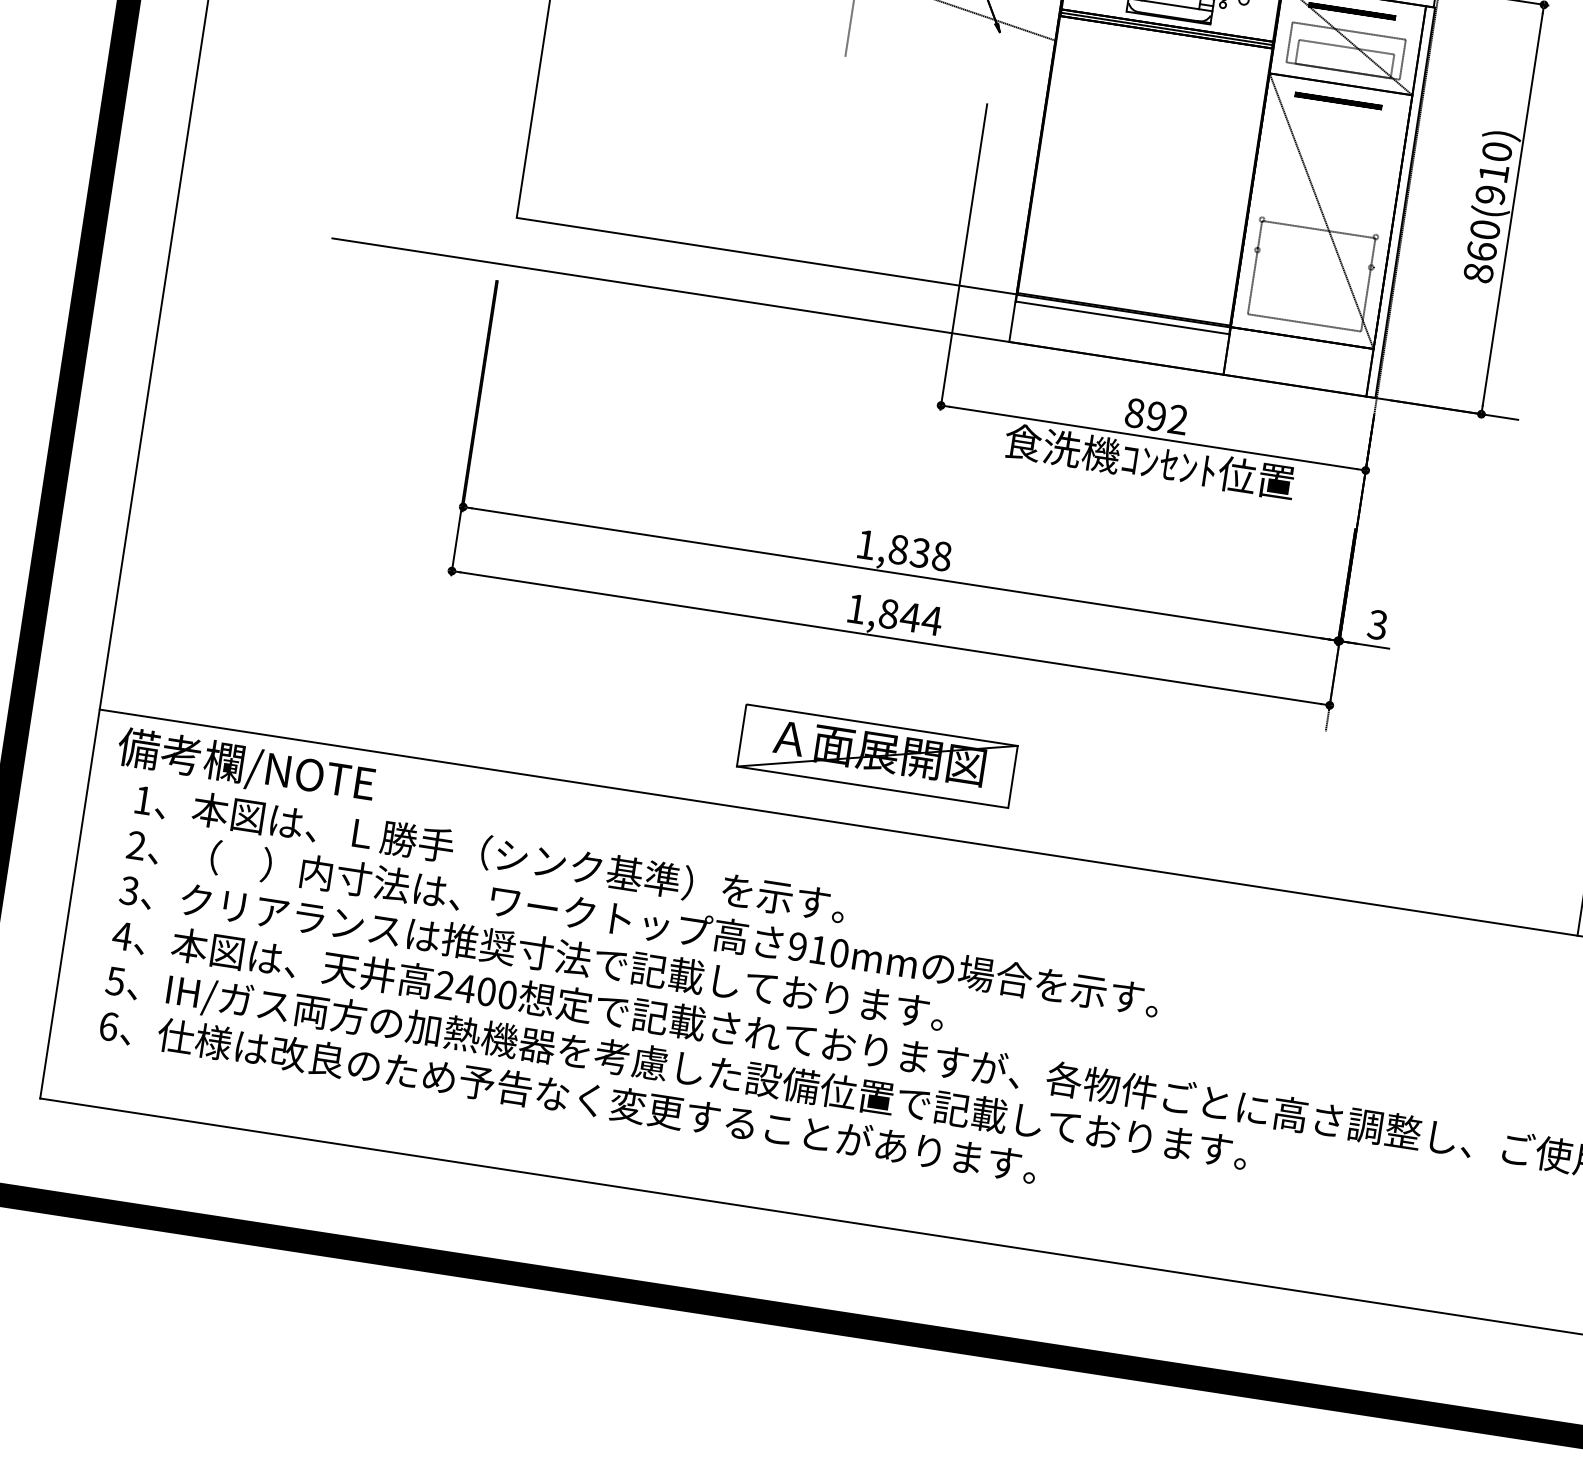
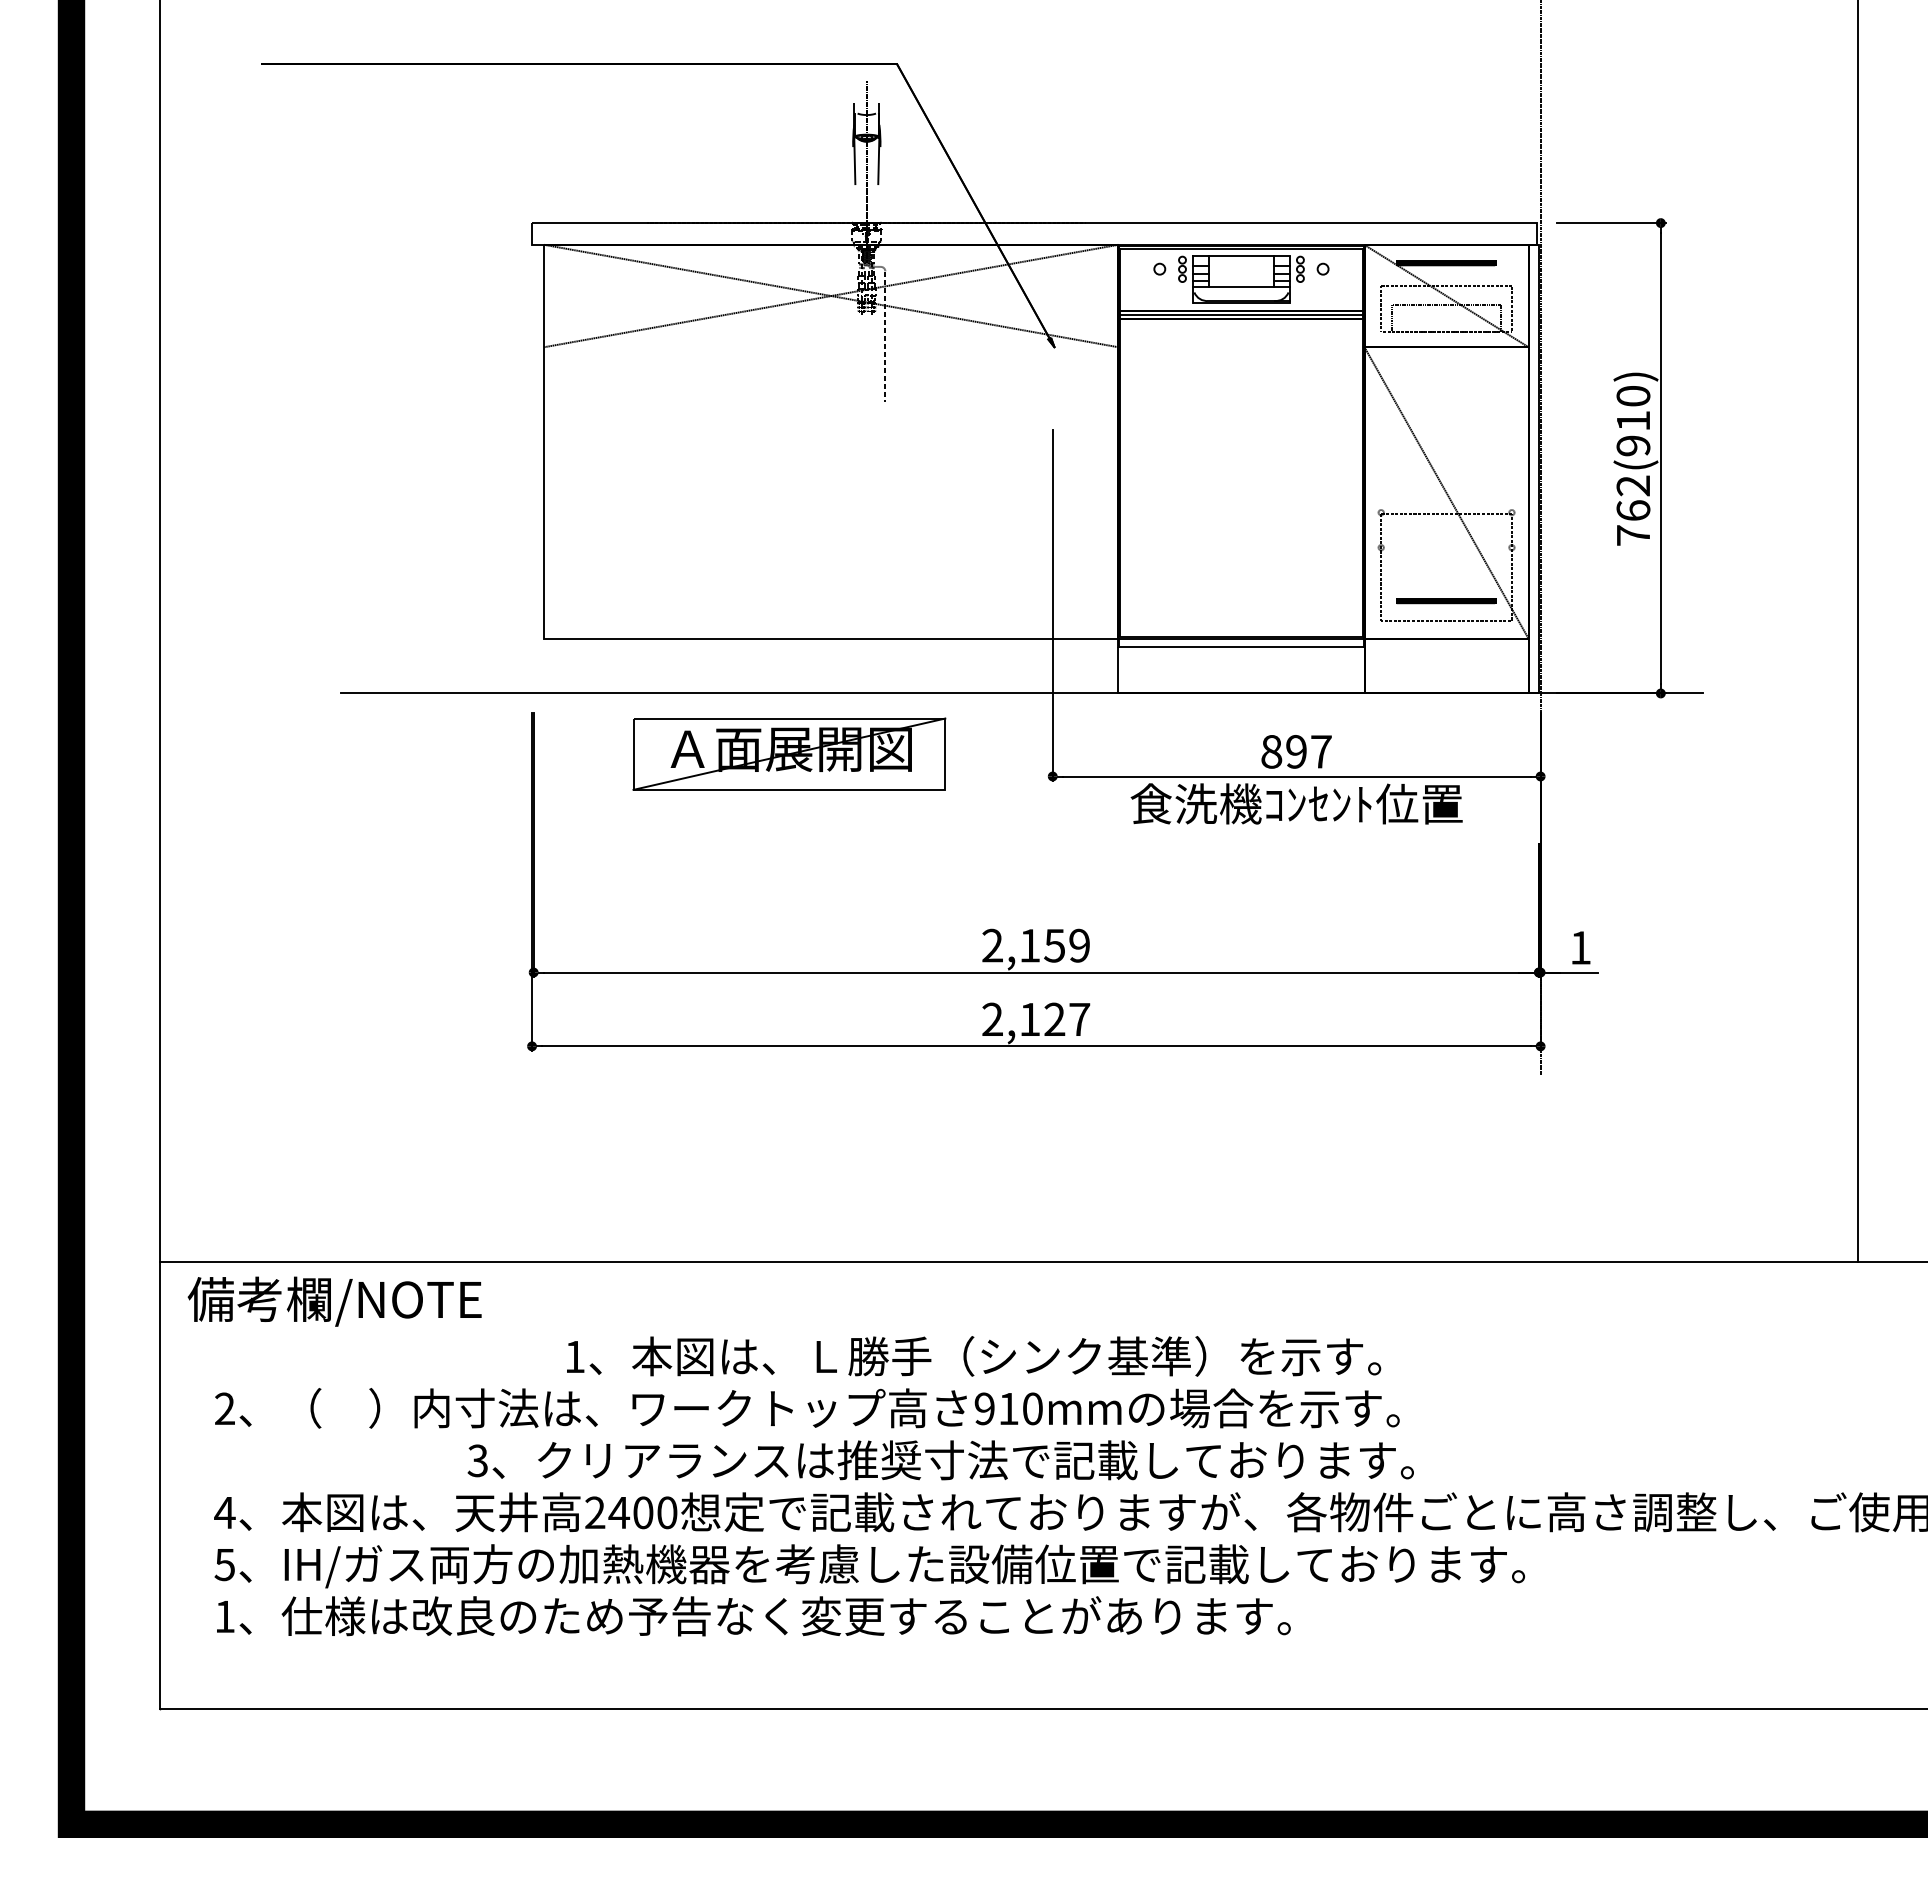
part: (1338, 101) -> (1446, 601), moved
text: (1481, 251) -> (1633, 510), 860(910) -> 762(910)
text: (1178, 419) -> (1321, 751), 892 -> 897
text: (904, 550) -> (1036, 945), 1,838 -> 2,159
text: (894, 614) -> (1036, 1019), 1,844 -> 2,127
text: (1377, 624) -> (1580, 947), 3 -> 1
part: (877, 755) -> (789, 753), moved
text: (491, 853) -> (974, 1356), moved
text: (532, 952) -> (940, 1460), moved
text: (109, 1026) -> (225, 1616), 6 -> 1

